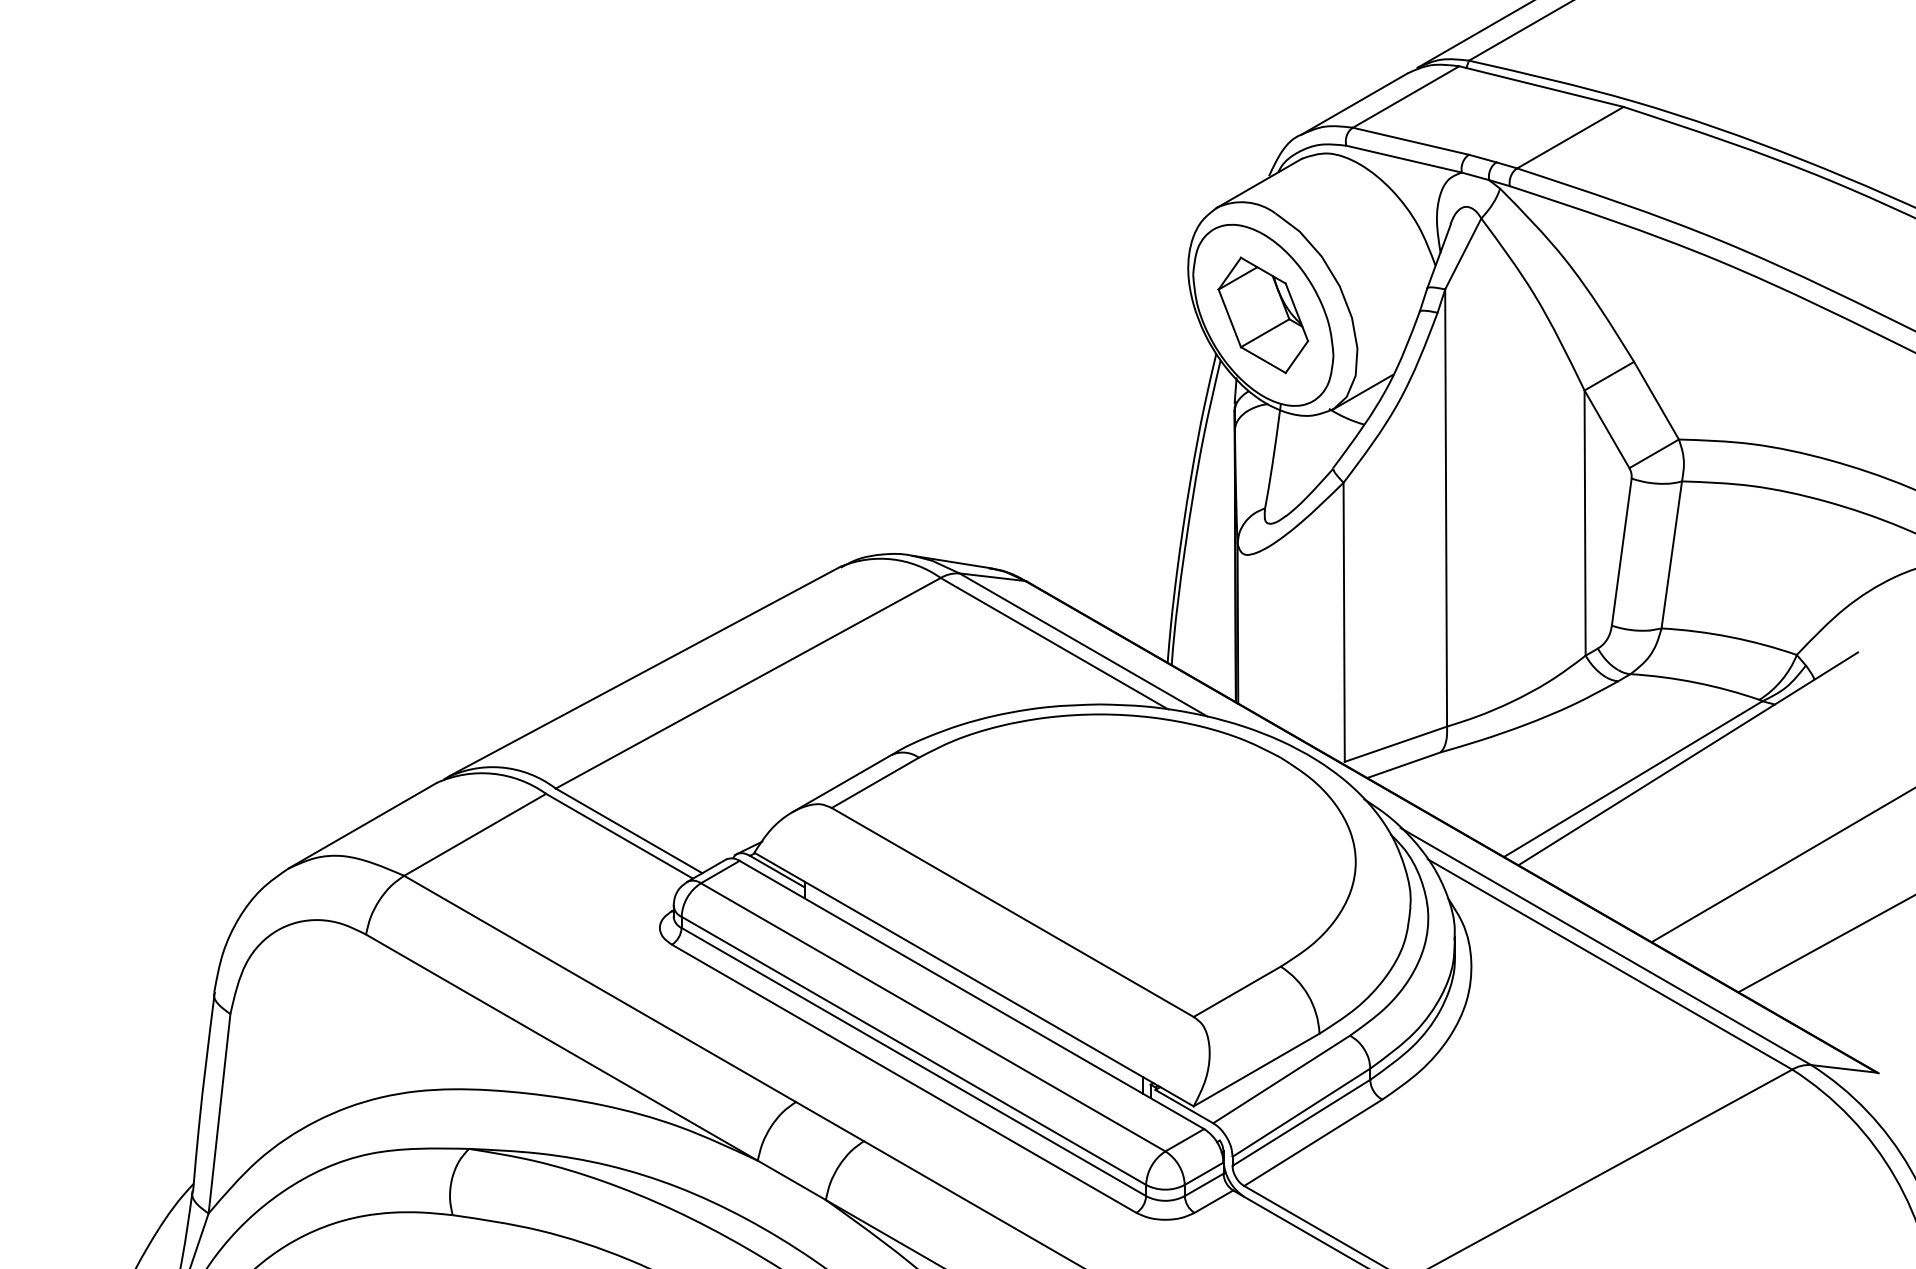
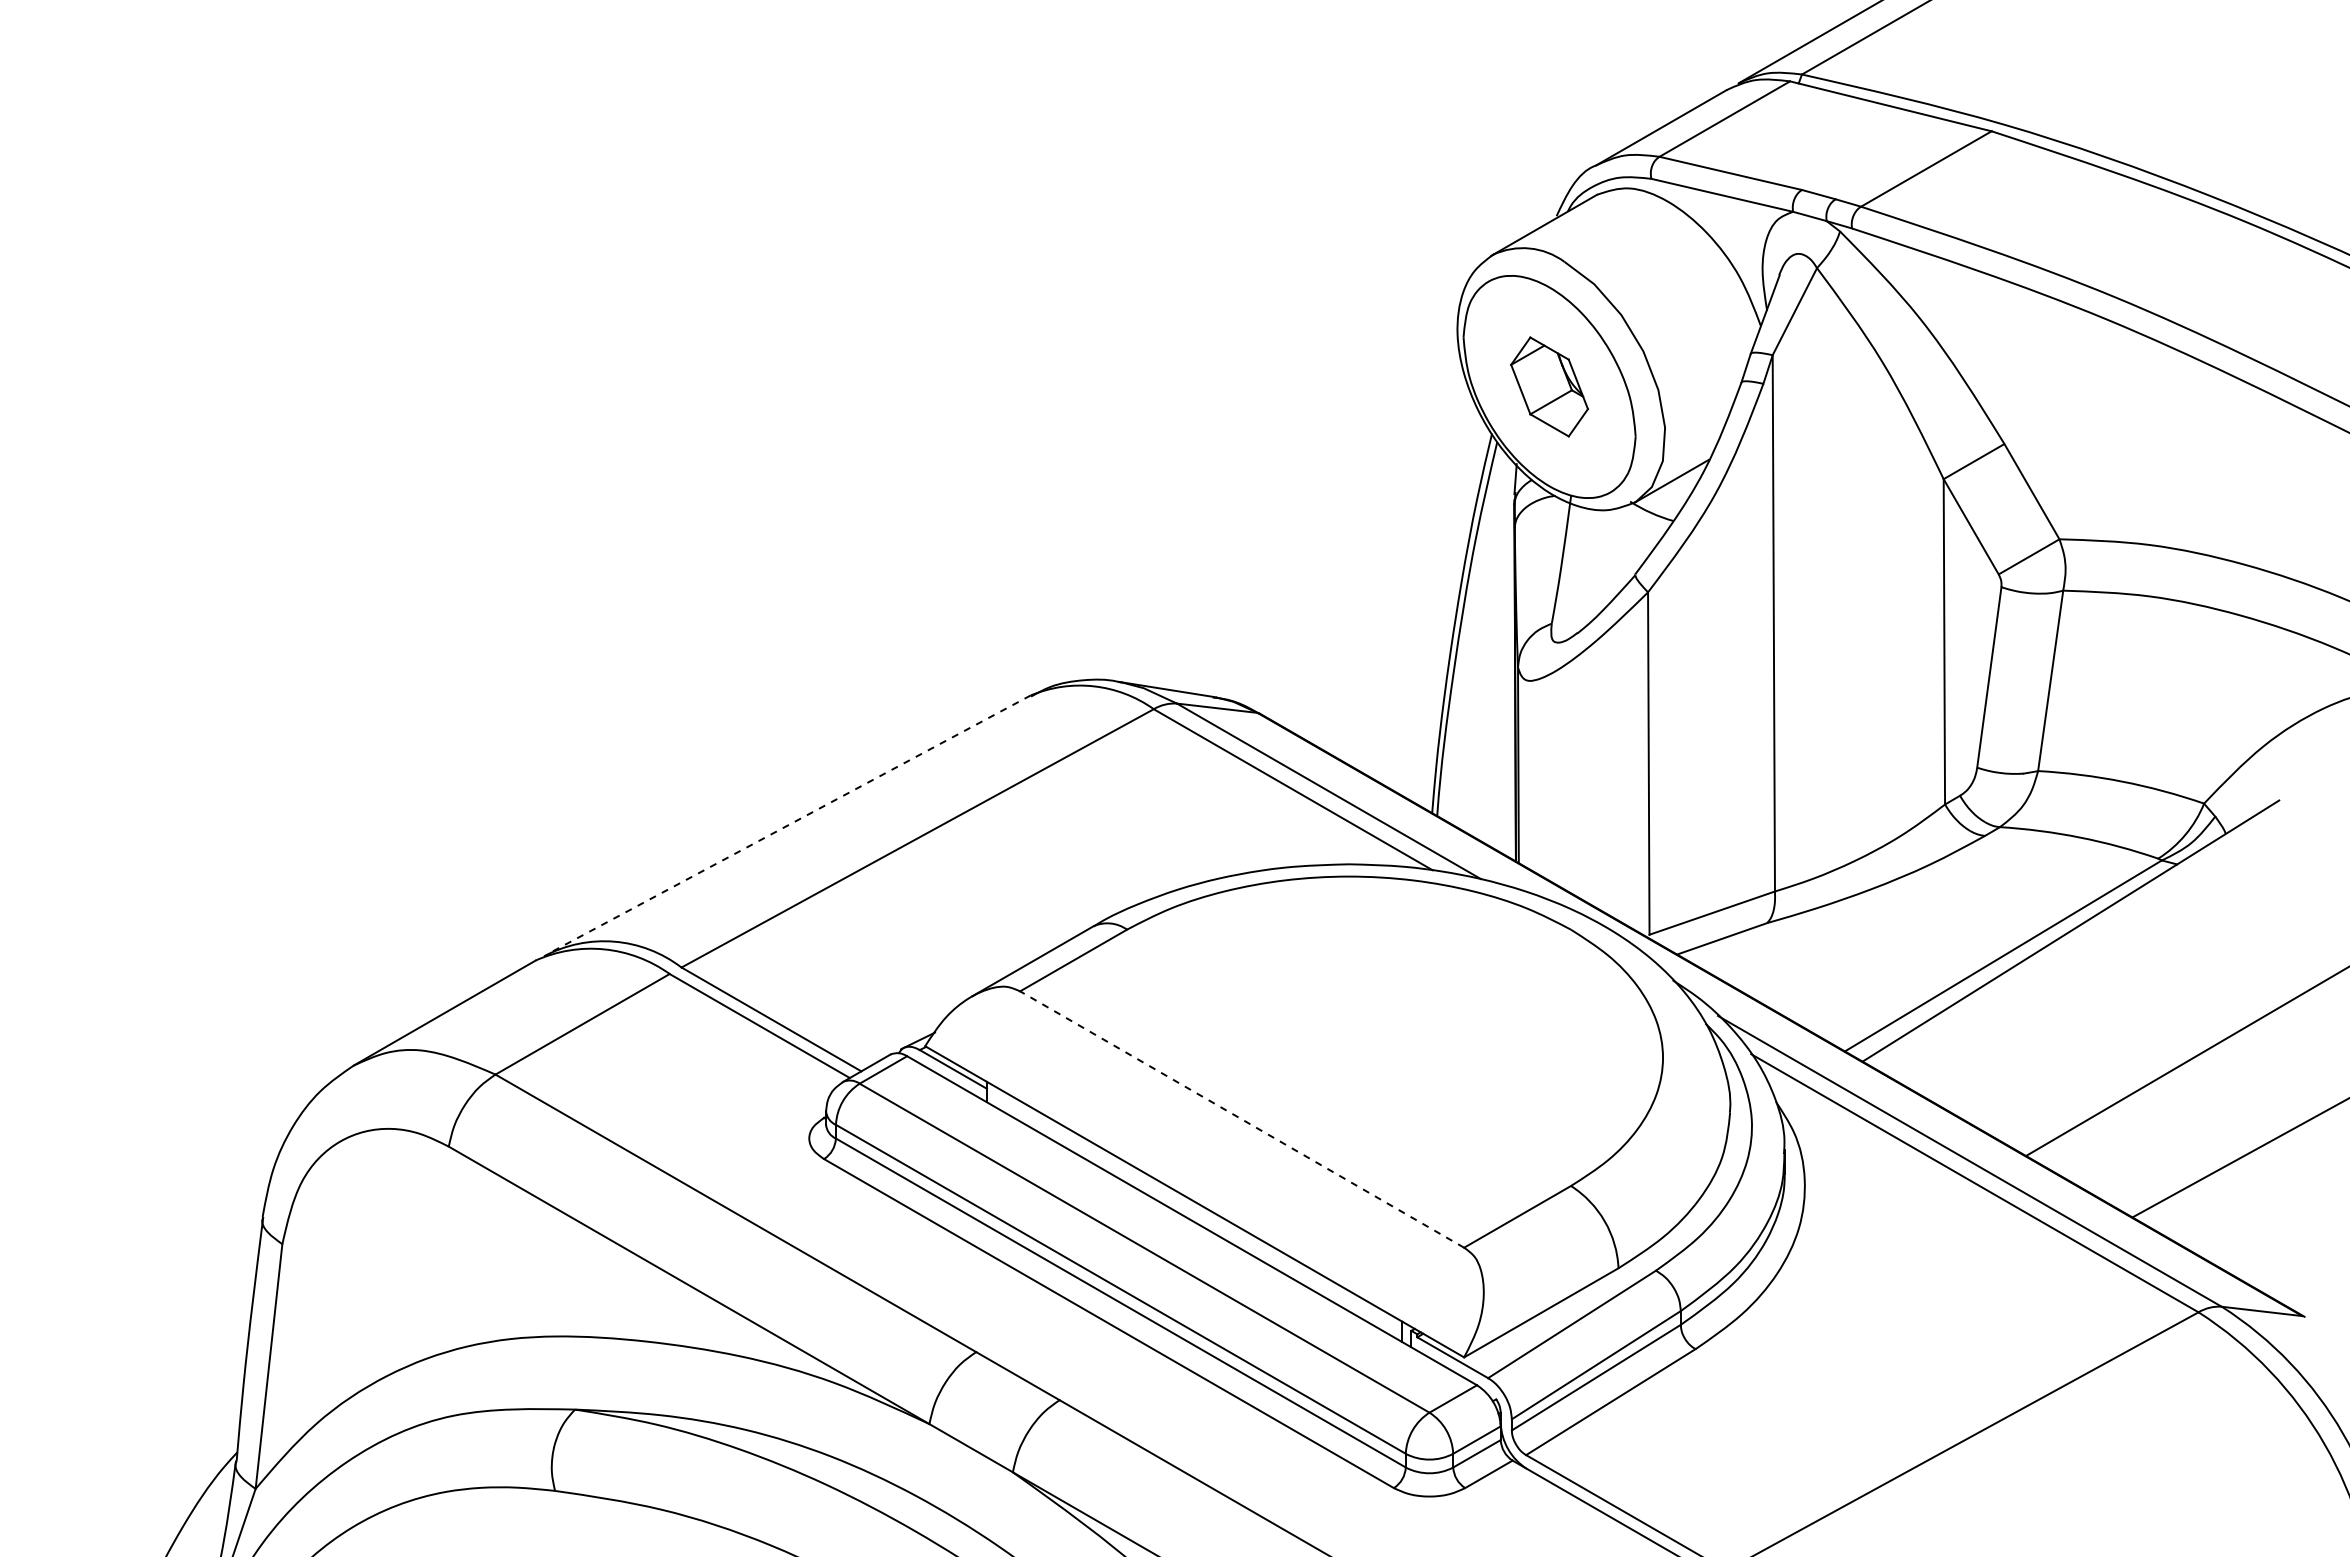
part: (1263, 314) -> (1549, 386), size x0.7
line: (644, 671) -> (790, 824), solid -> dashed
line: (1012, 912) -> (1241, 1119), solid -> dashed

